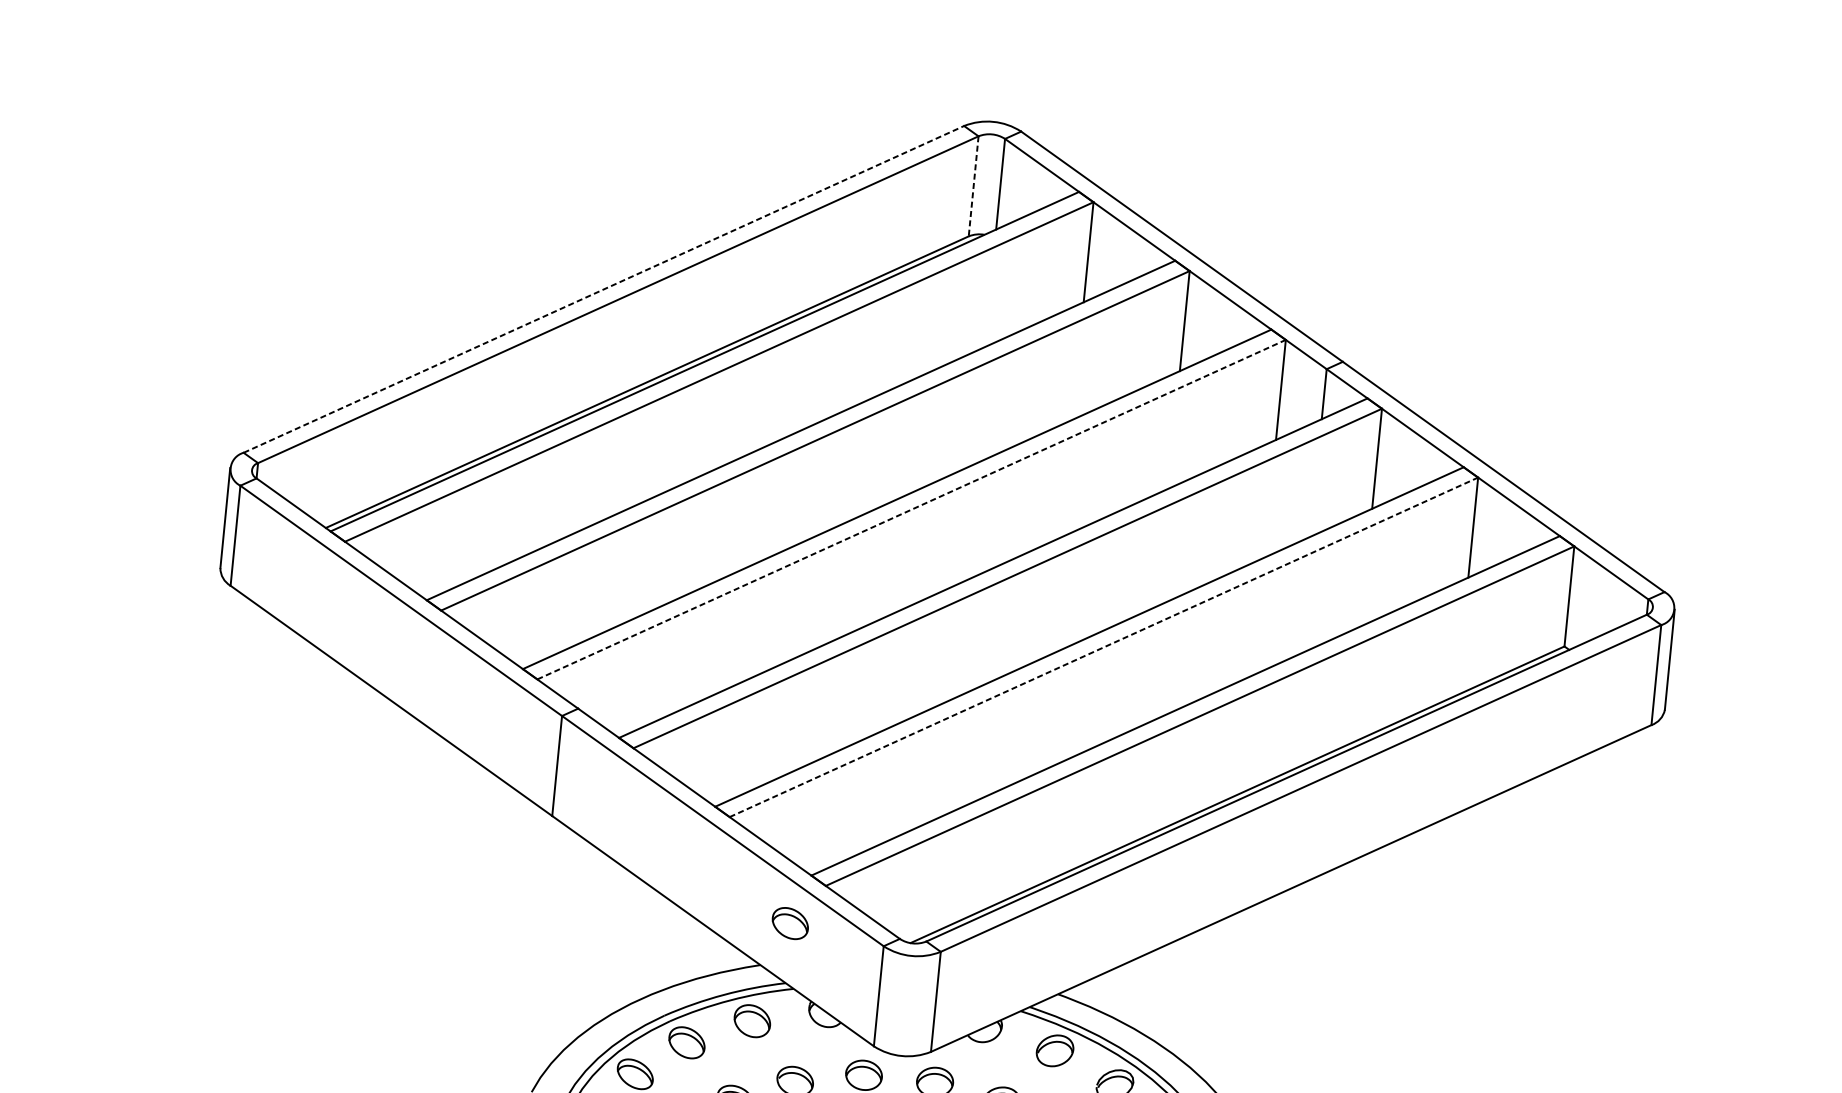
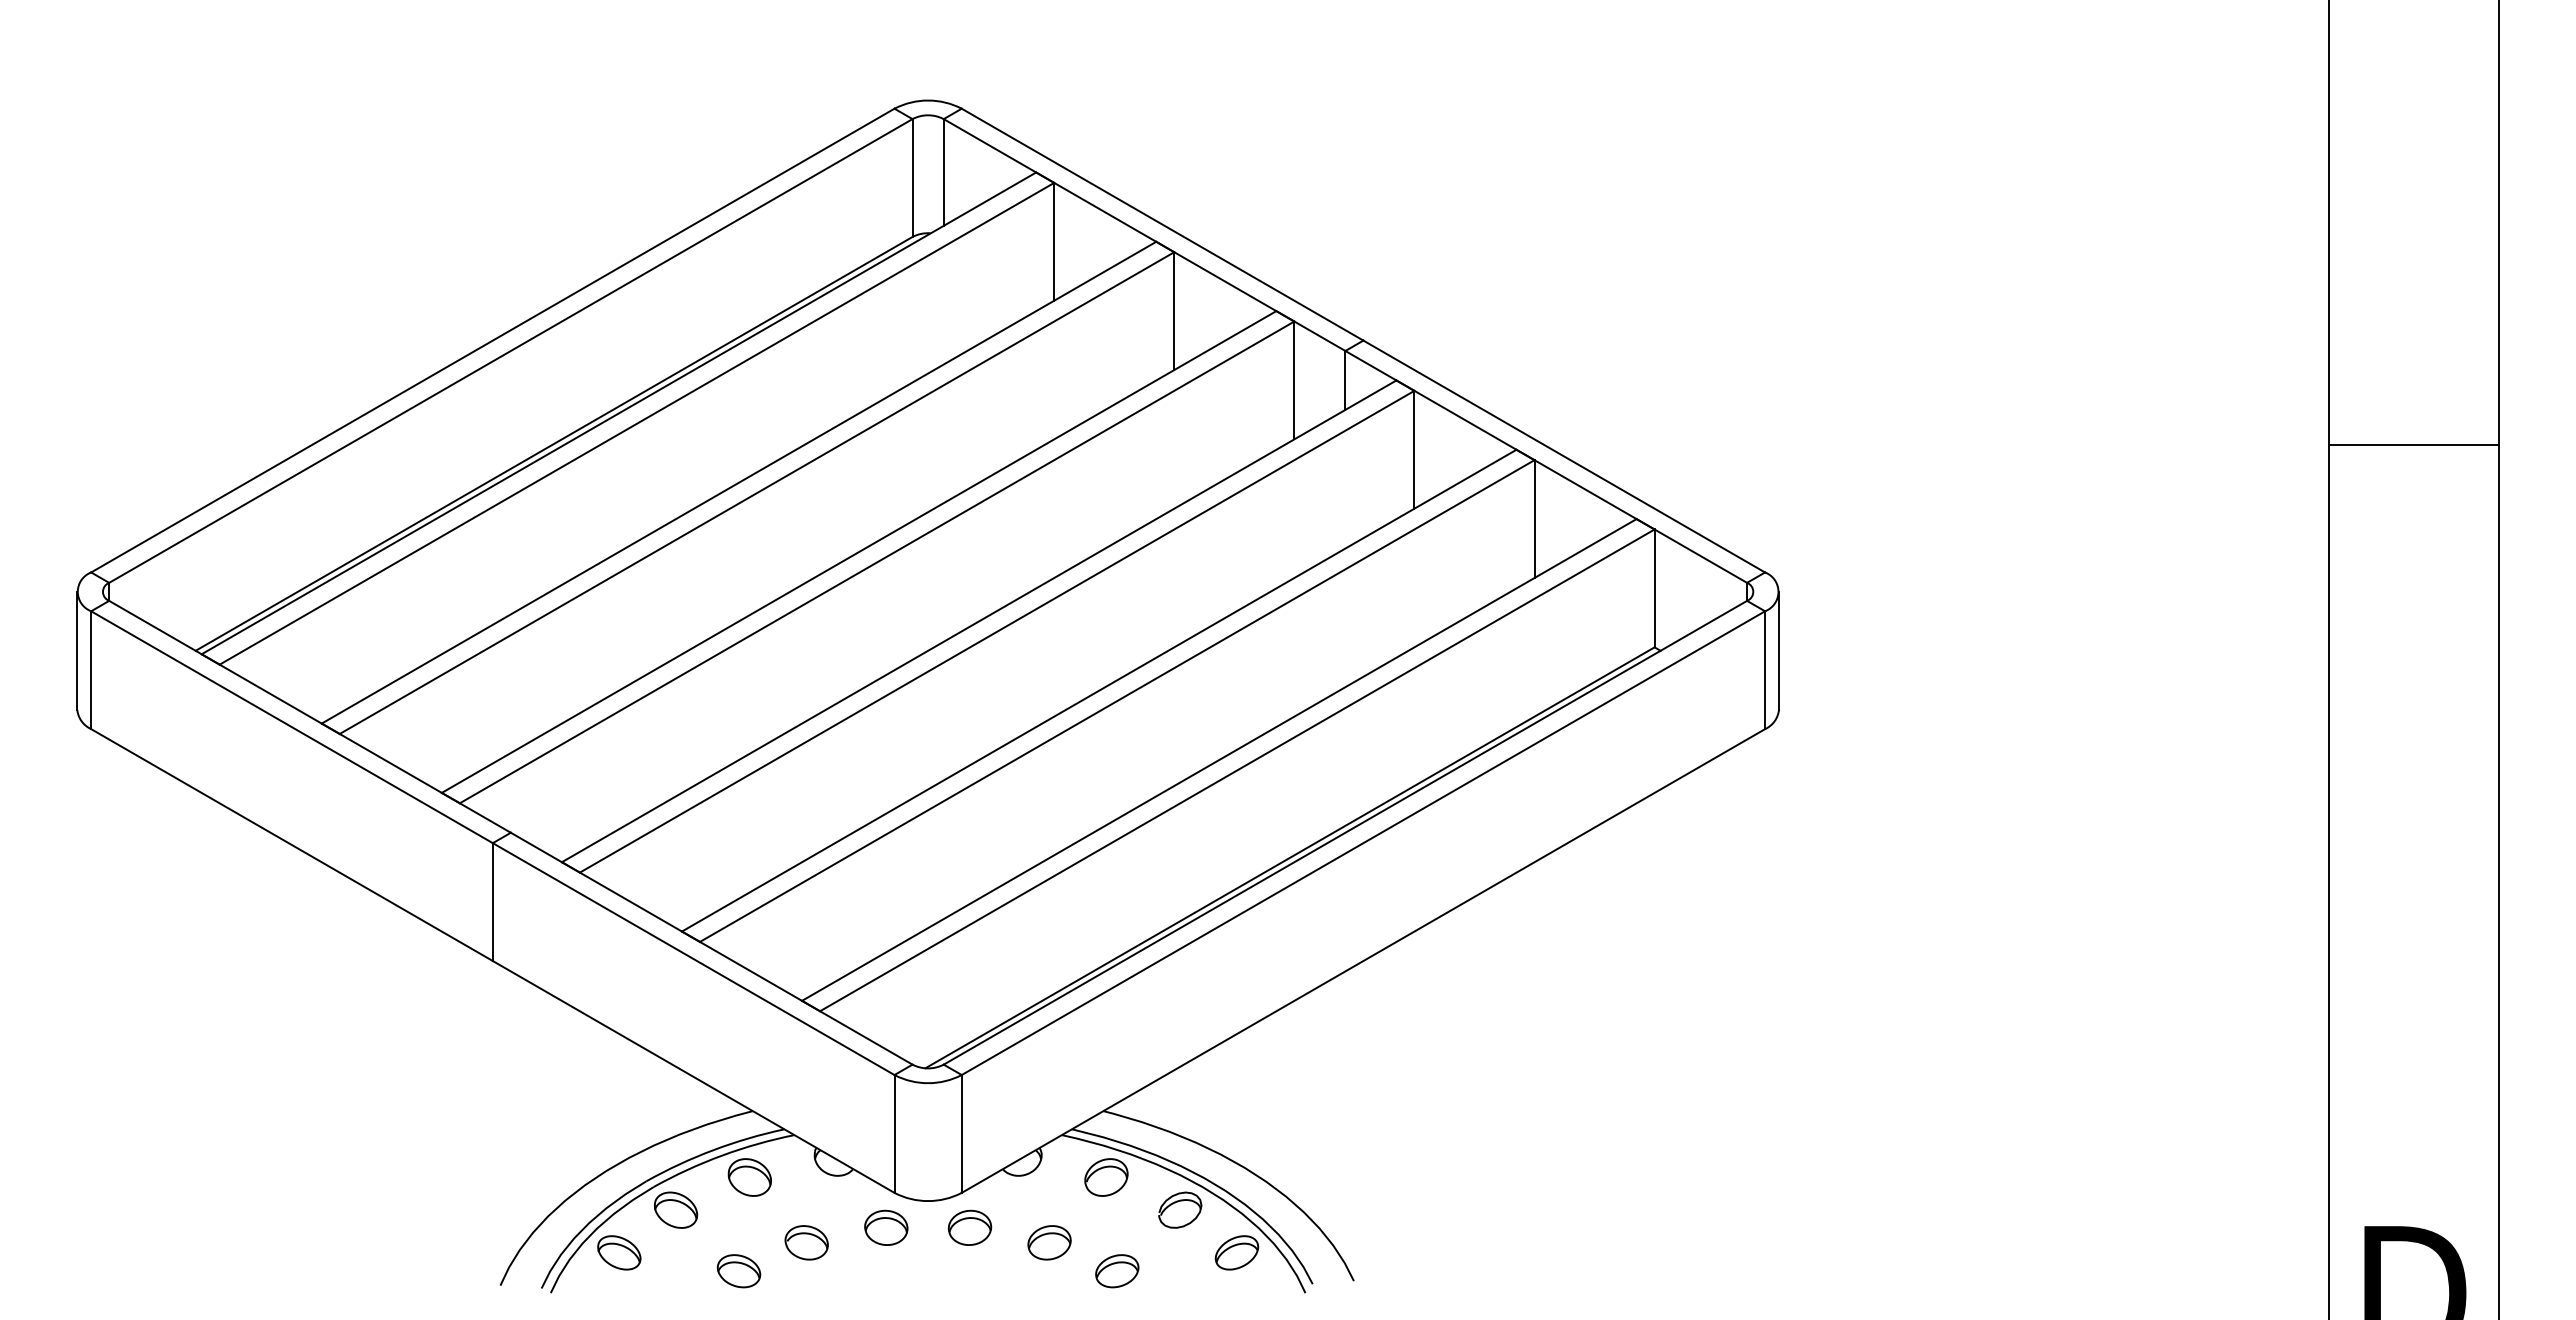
line: (973, 186) -> (912, 178), dashed -> solid
line: (603, 289) -> (492, 340), dashed -> solid
line: (911, 509) -> (877, 562), dashed -> solid
line: (1104, 647) -> (1117, 701), dashed -> solid
part: (790, 922) -> (783, 1058), removed

